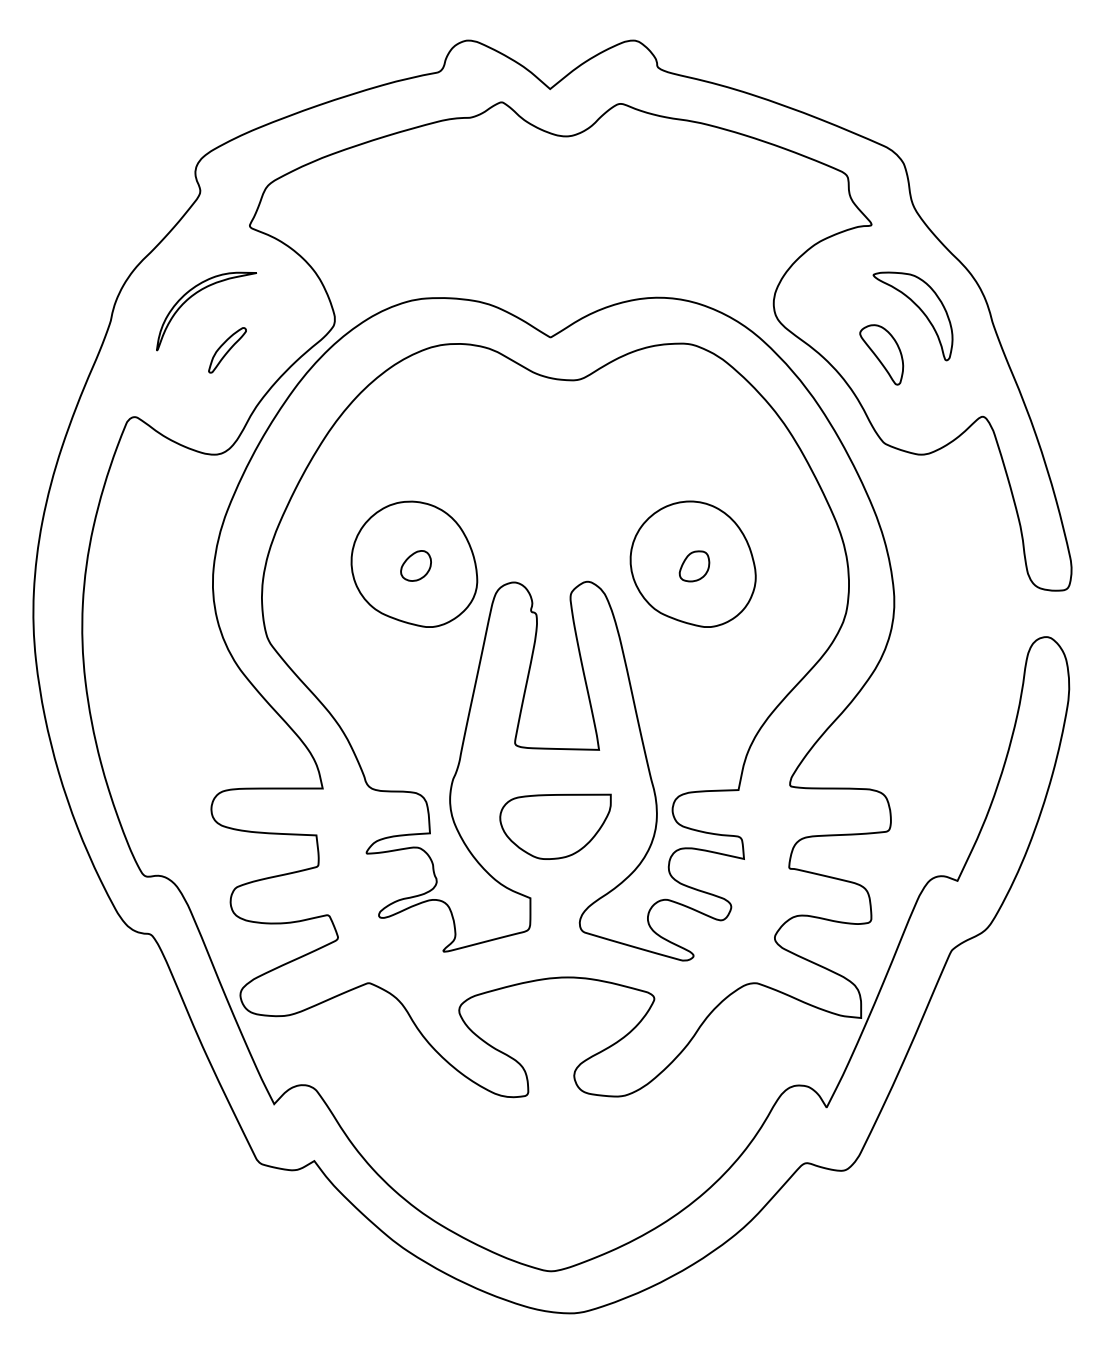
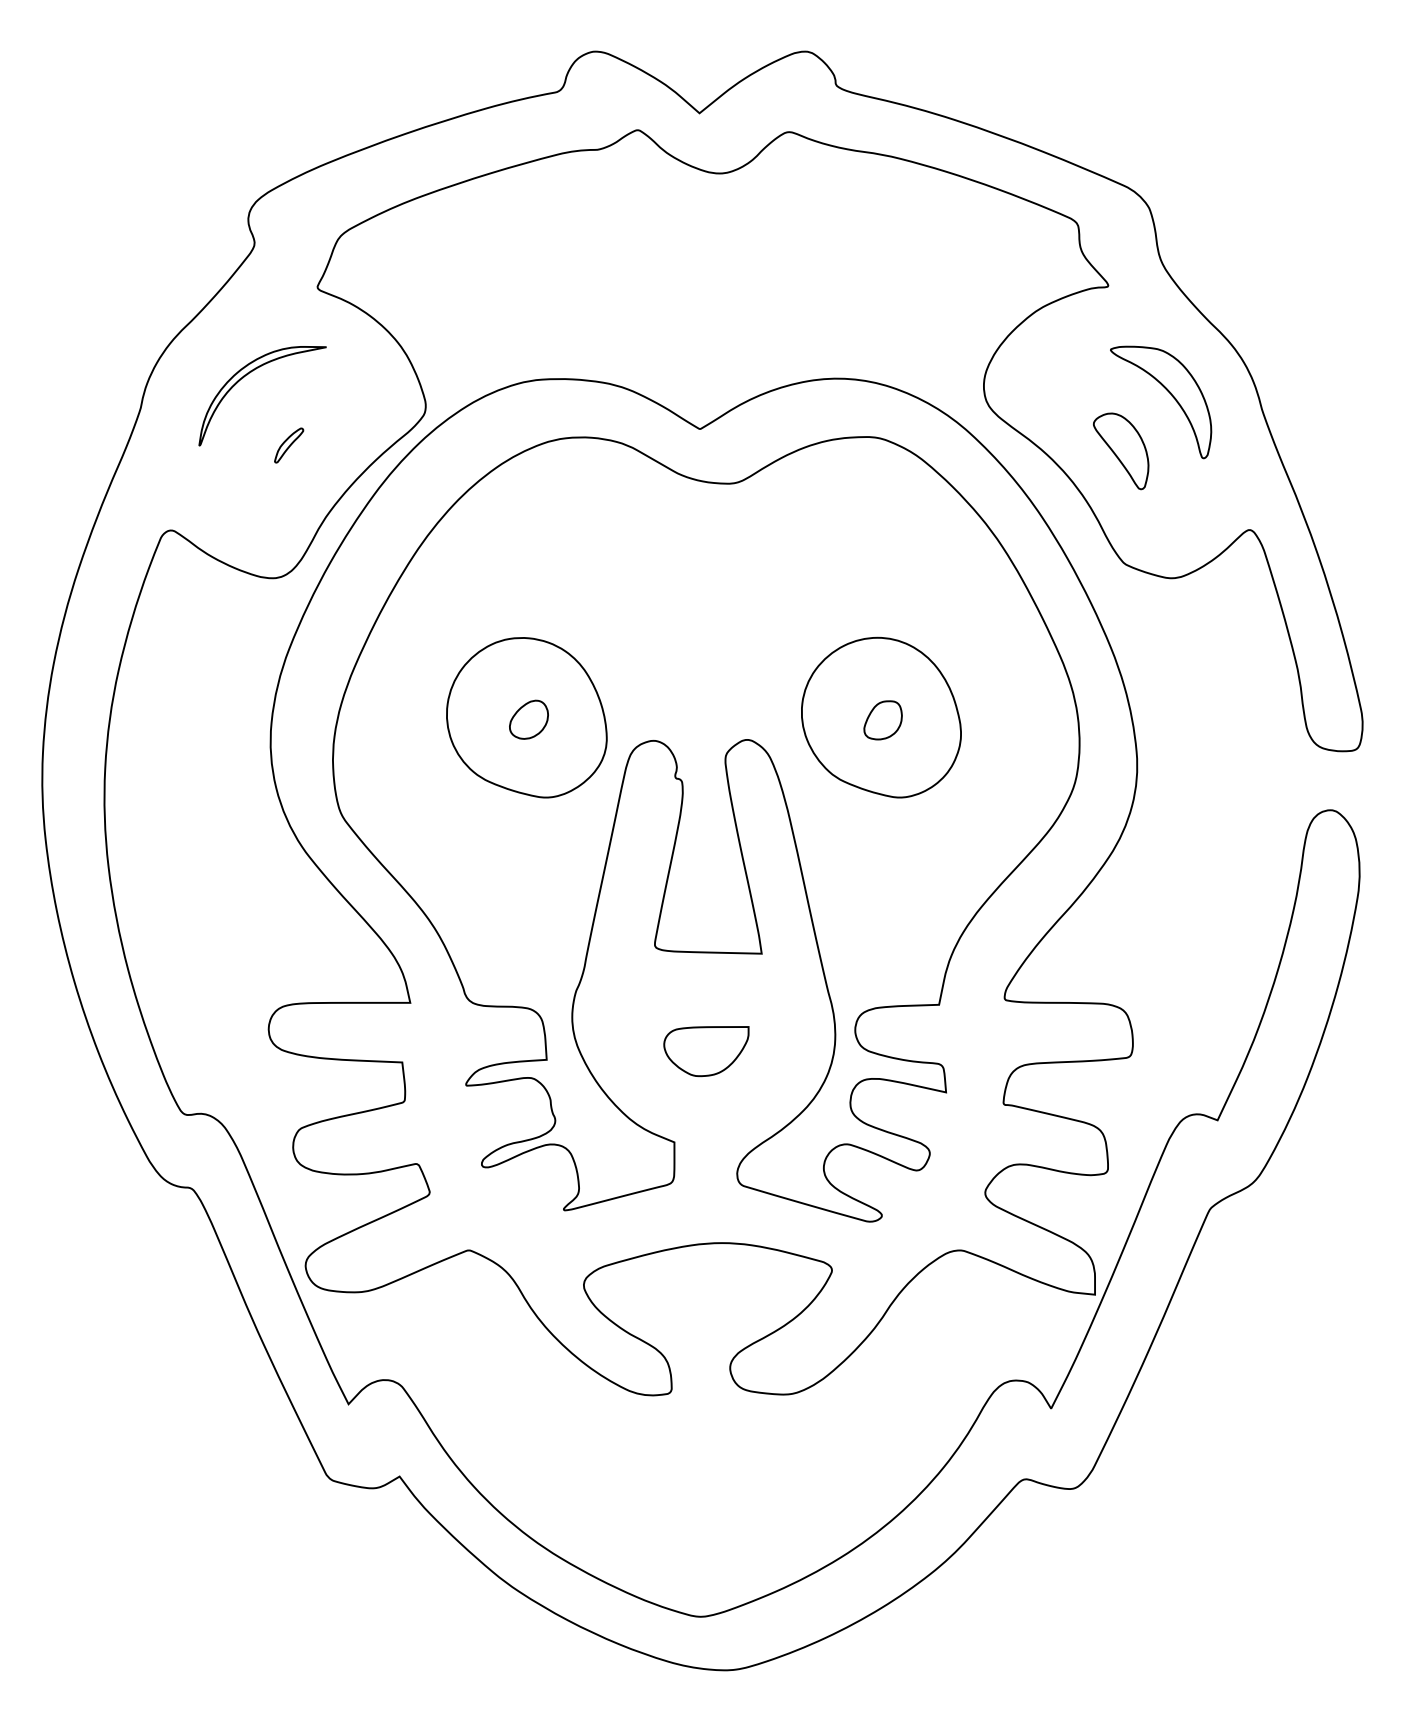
part: (226, 350) -> (288, 445), size x0.6
part: (555, 826) -> (706, 1051), size x0.6

